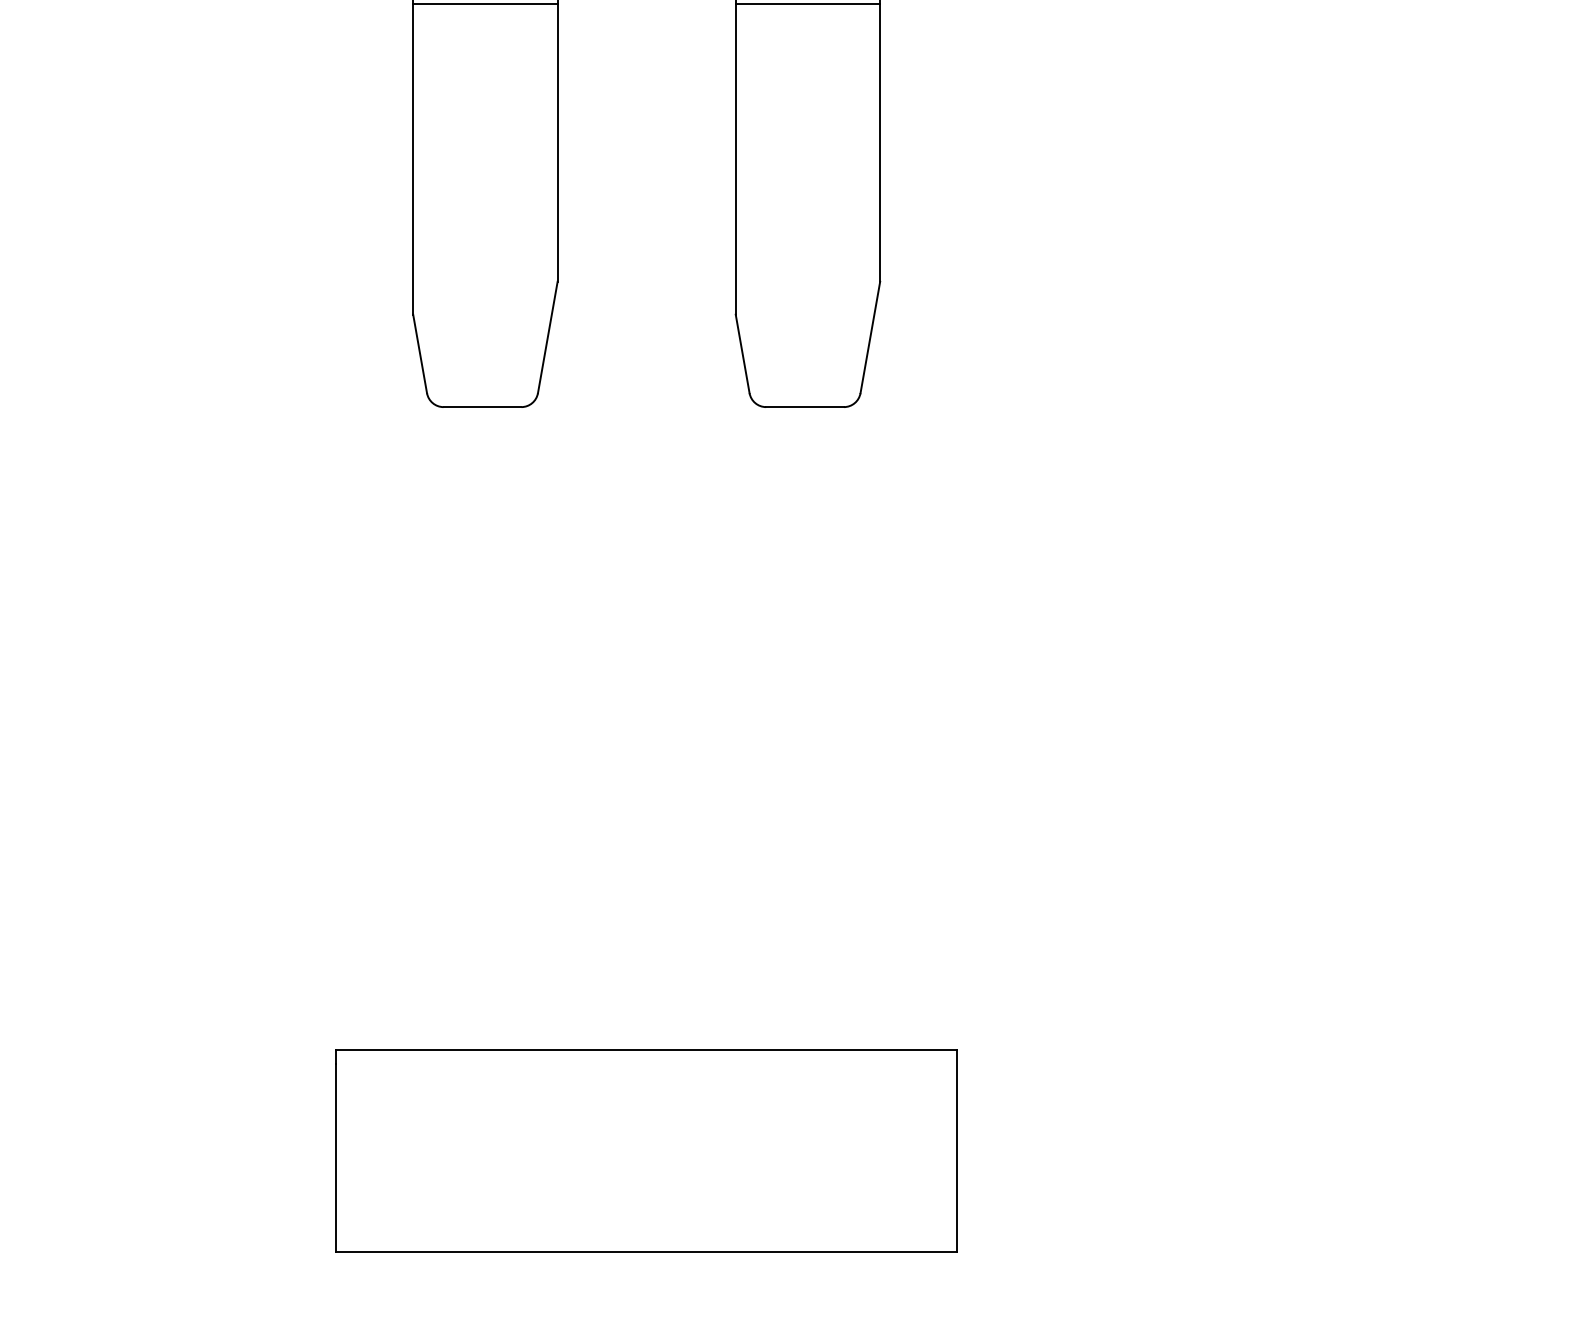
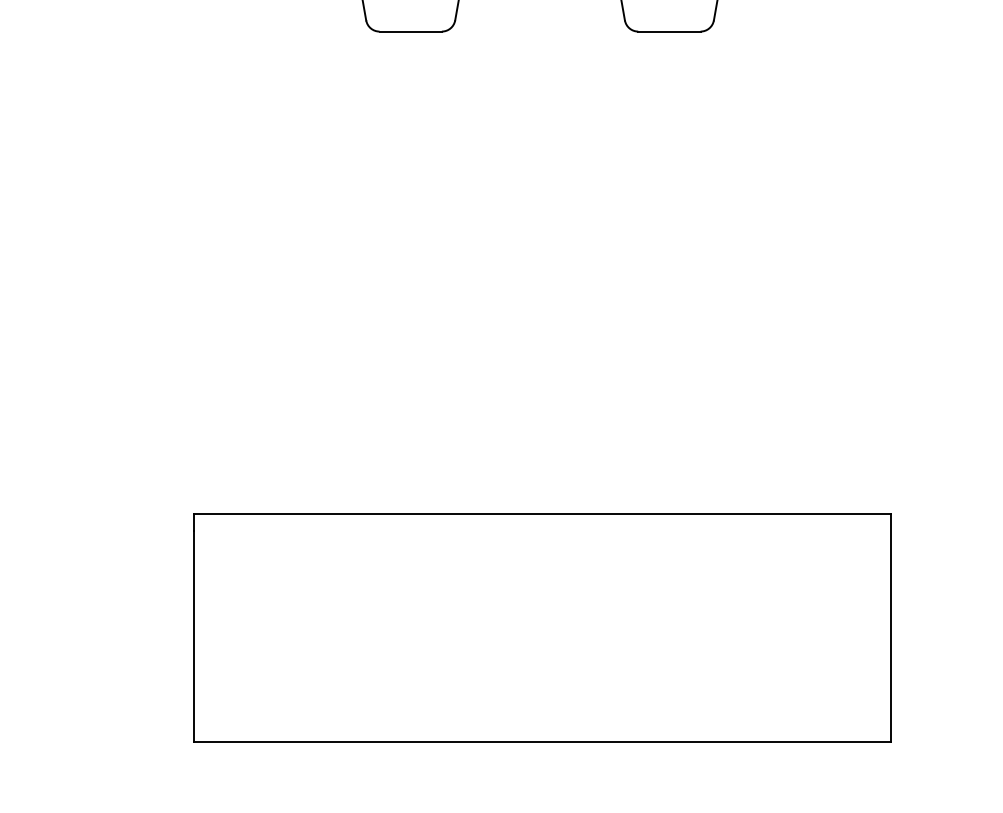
part: (646, 1150) -> (542, 627), size x1.4

